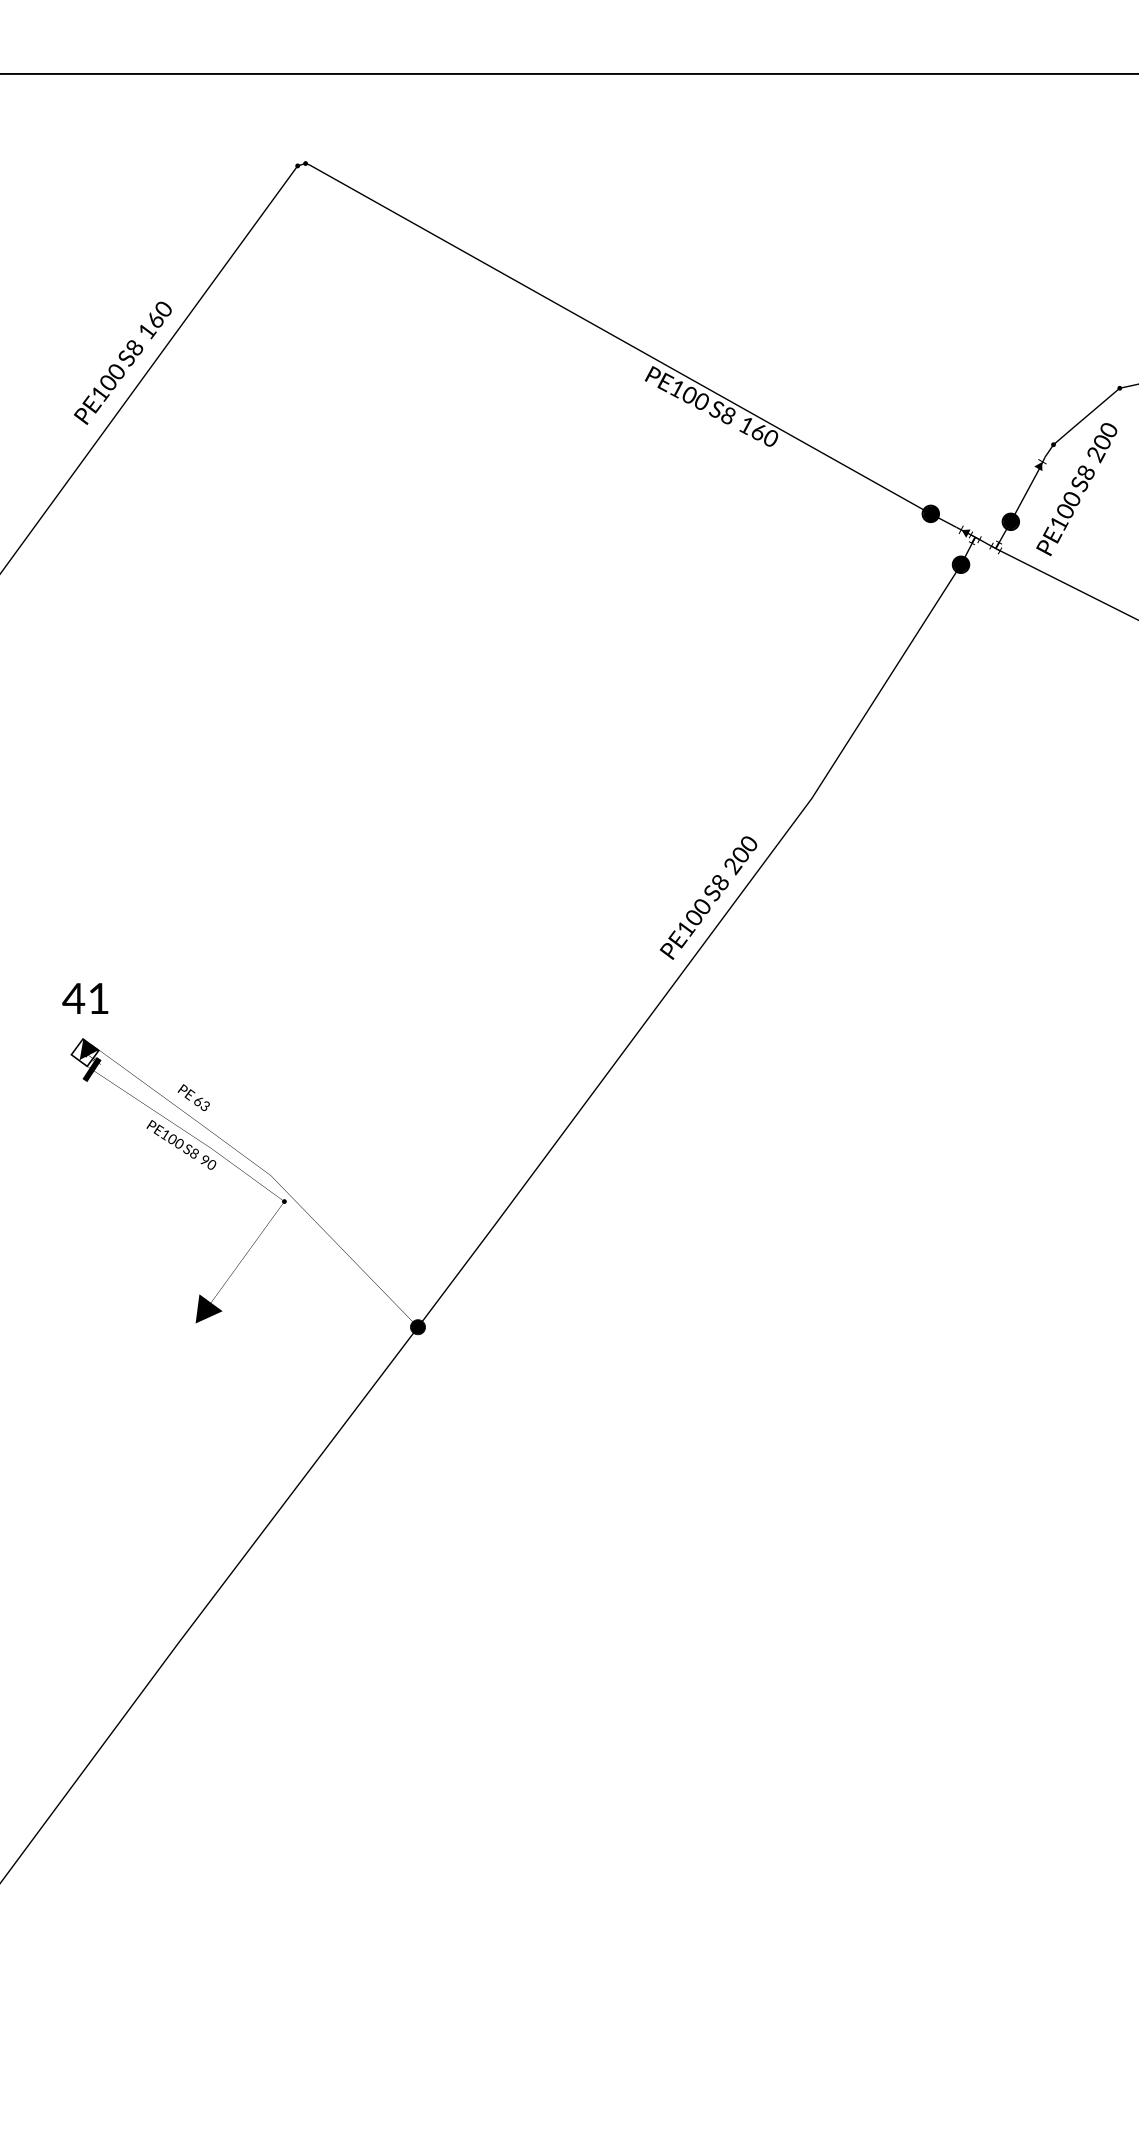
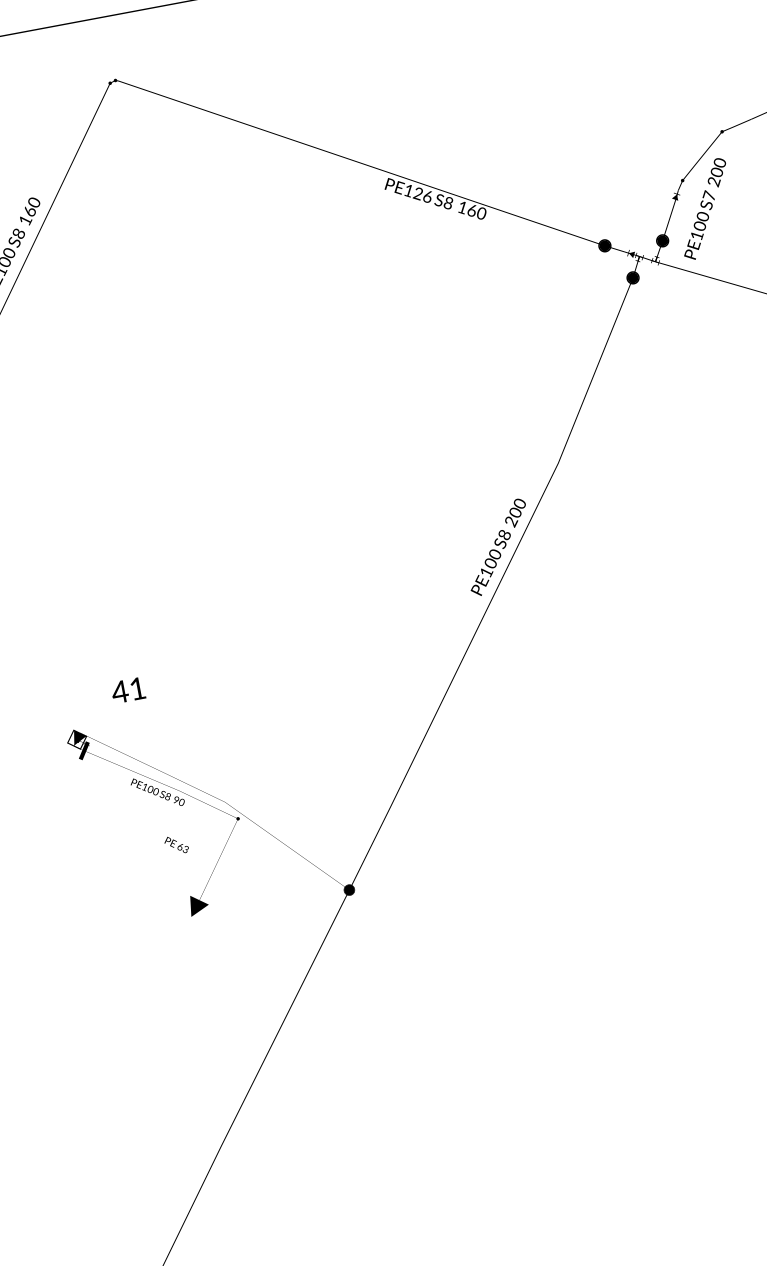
text: (694, 399) -> (422, 196), PE100 -> PE126
text: (1085, 471) -> (708, 195), S8 -> S7
text: (85, 998) -> (128, 690), moved
text: (193, 1097) -> (176, 844), moved

